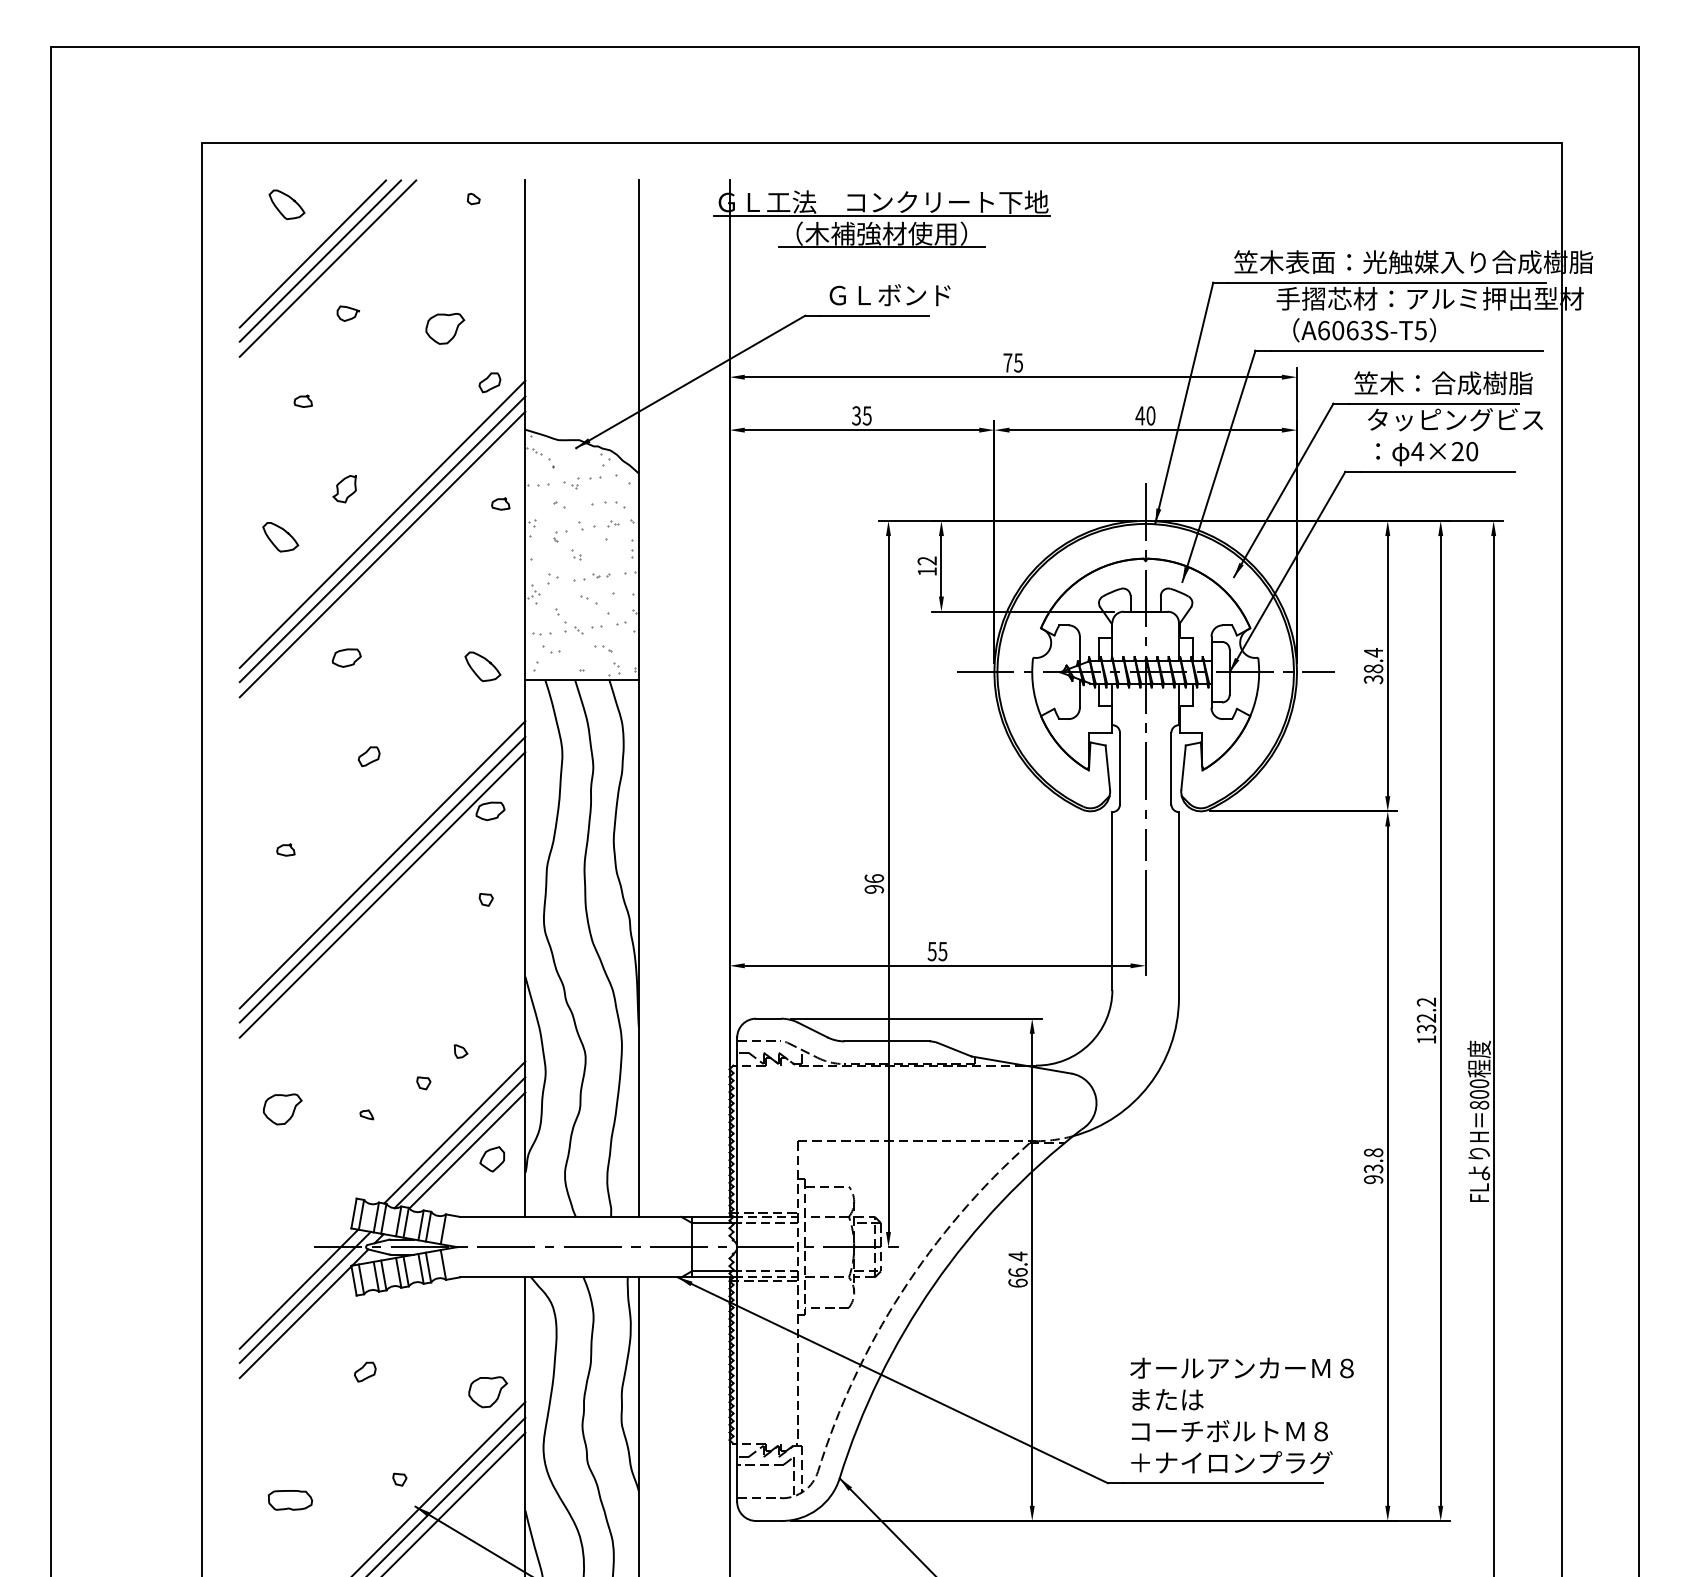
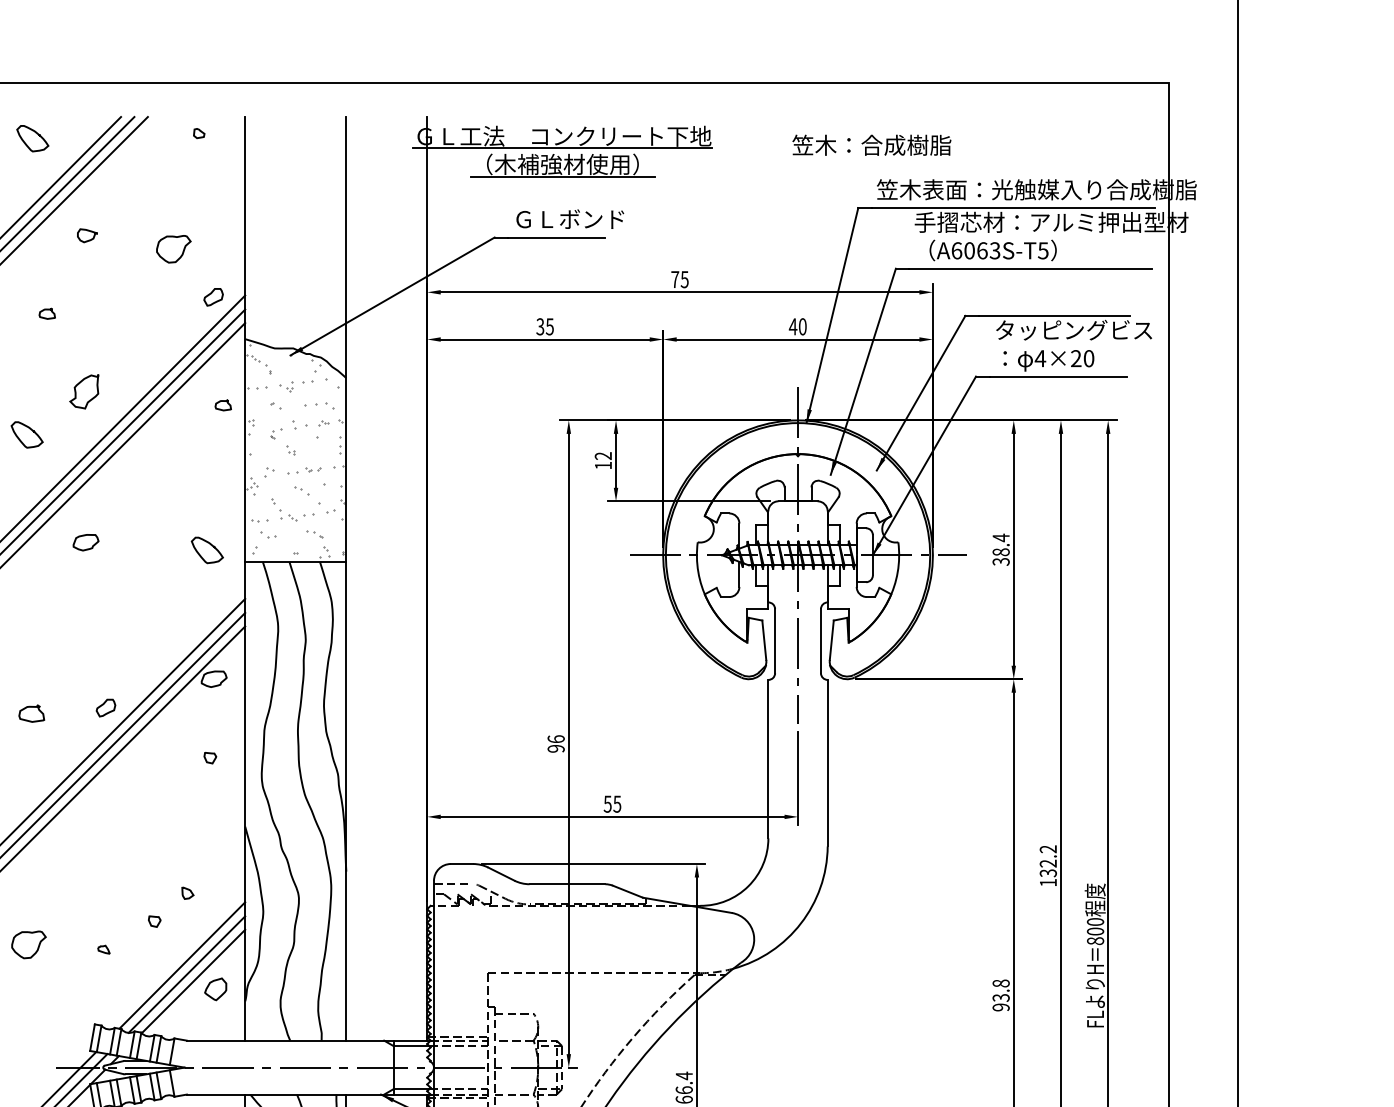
text: (1443, 383) -> (871, 145), moved
part: (344, 489) -> (84, 392), size x1.4
part: (368, 756) -> (105, 707), moved
part: (285, 849) -> (31, 713), size x1.6

